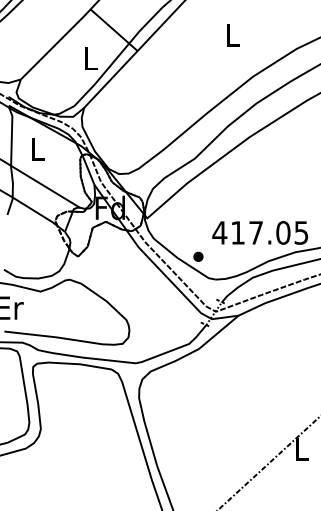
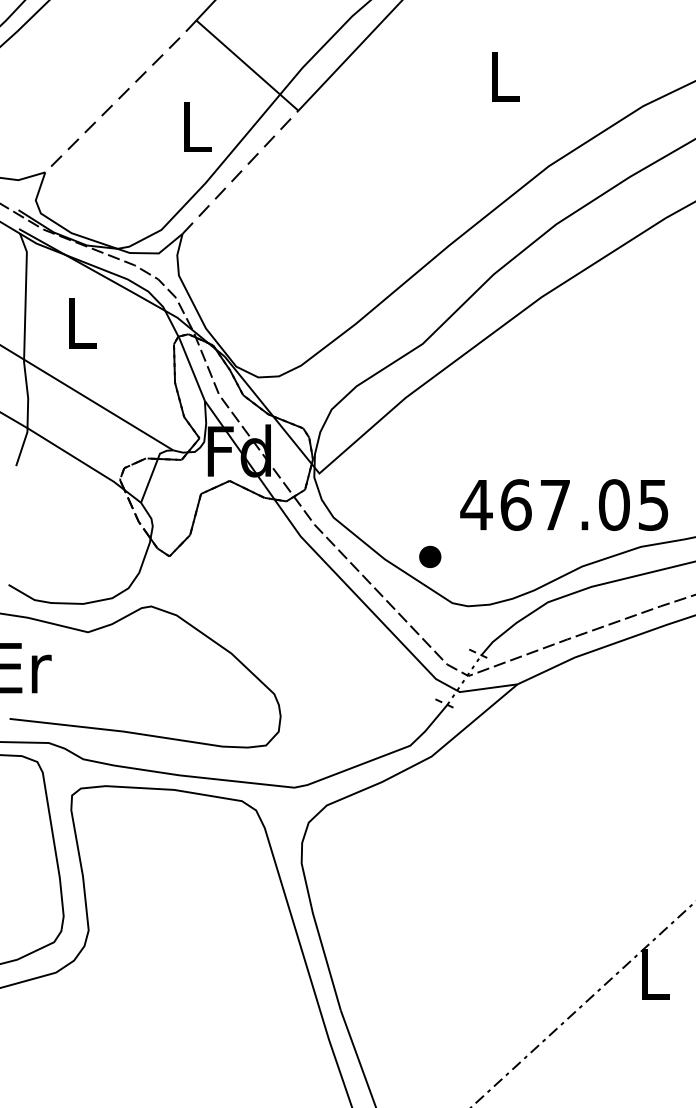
line: (55, 44) -> (120, 96), solid -> dashed
line: (110, 79) -> (239, 172), solid -> dashed
text: (238, 232) -> (517, 504), 417.05 -> 467.05

